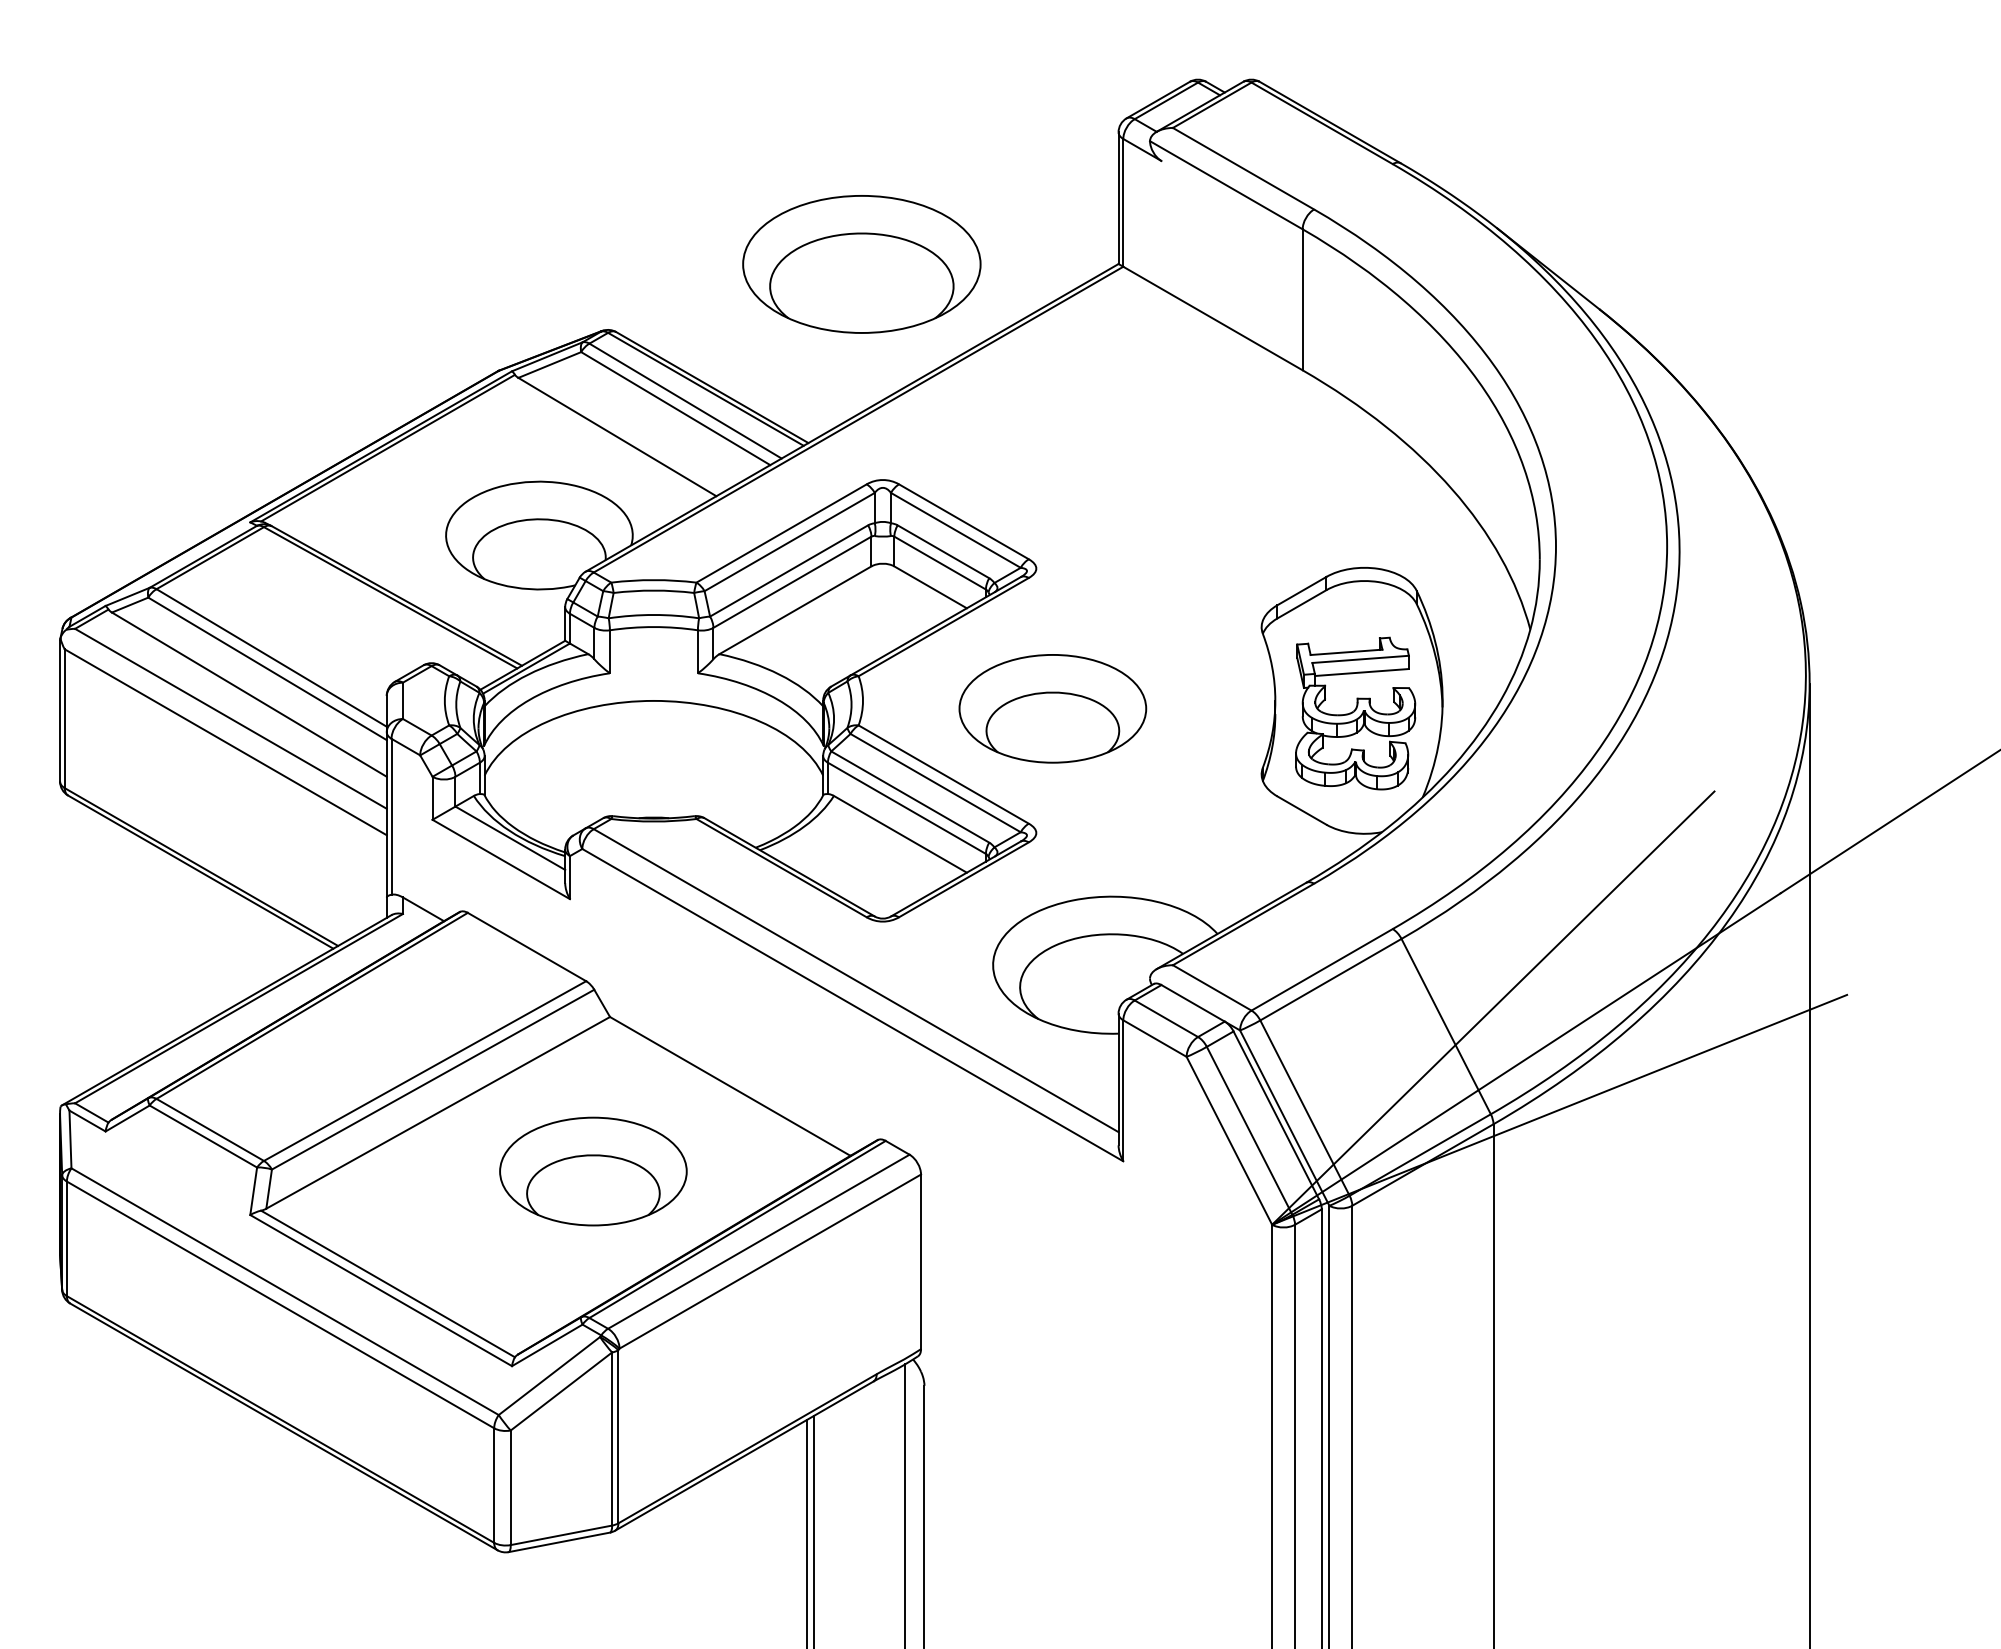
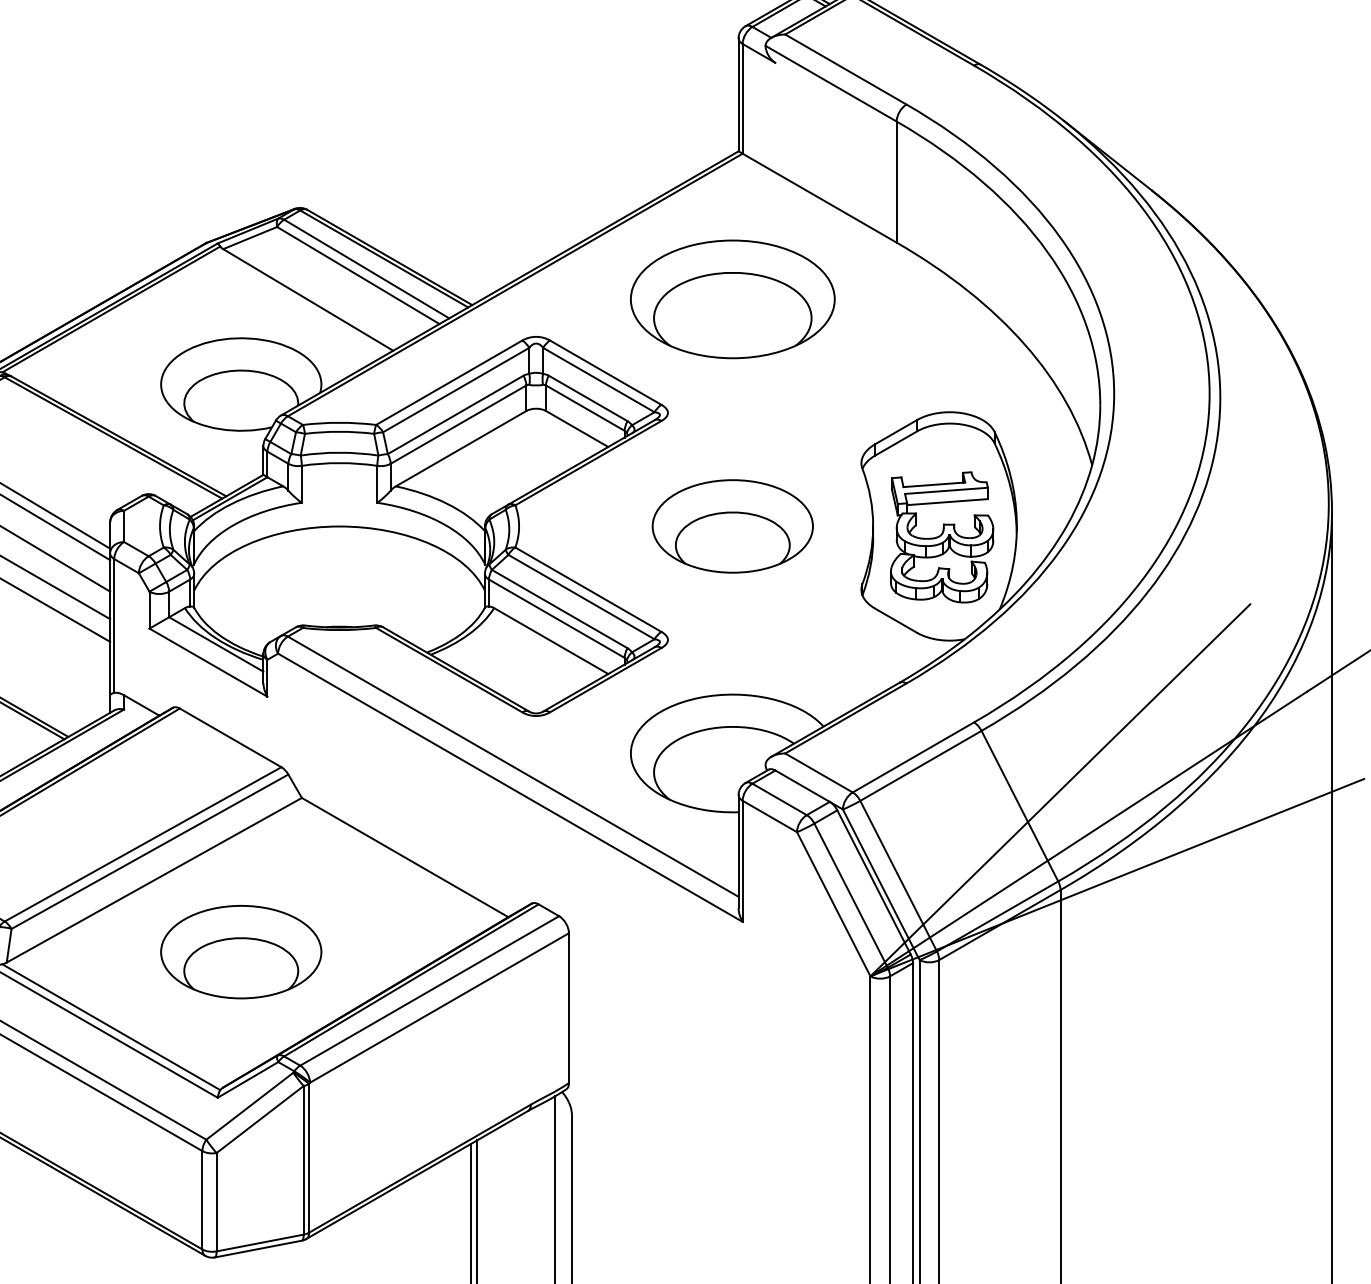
part: (861, 264) -> (732, 299), moved
part: (1052, 708) -> (732, 526), moved
part: (593, 1171) -> (241, 952), moved

